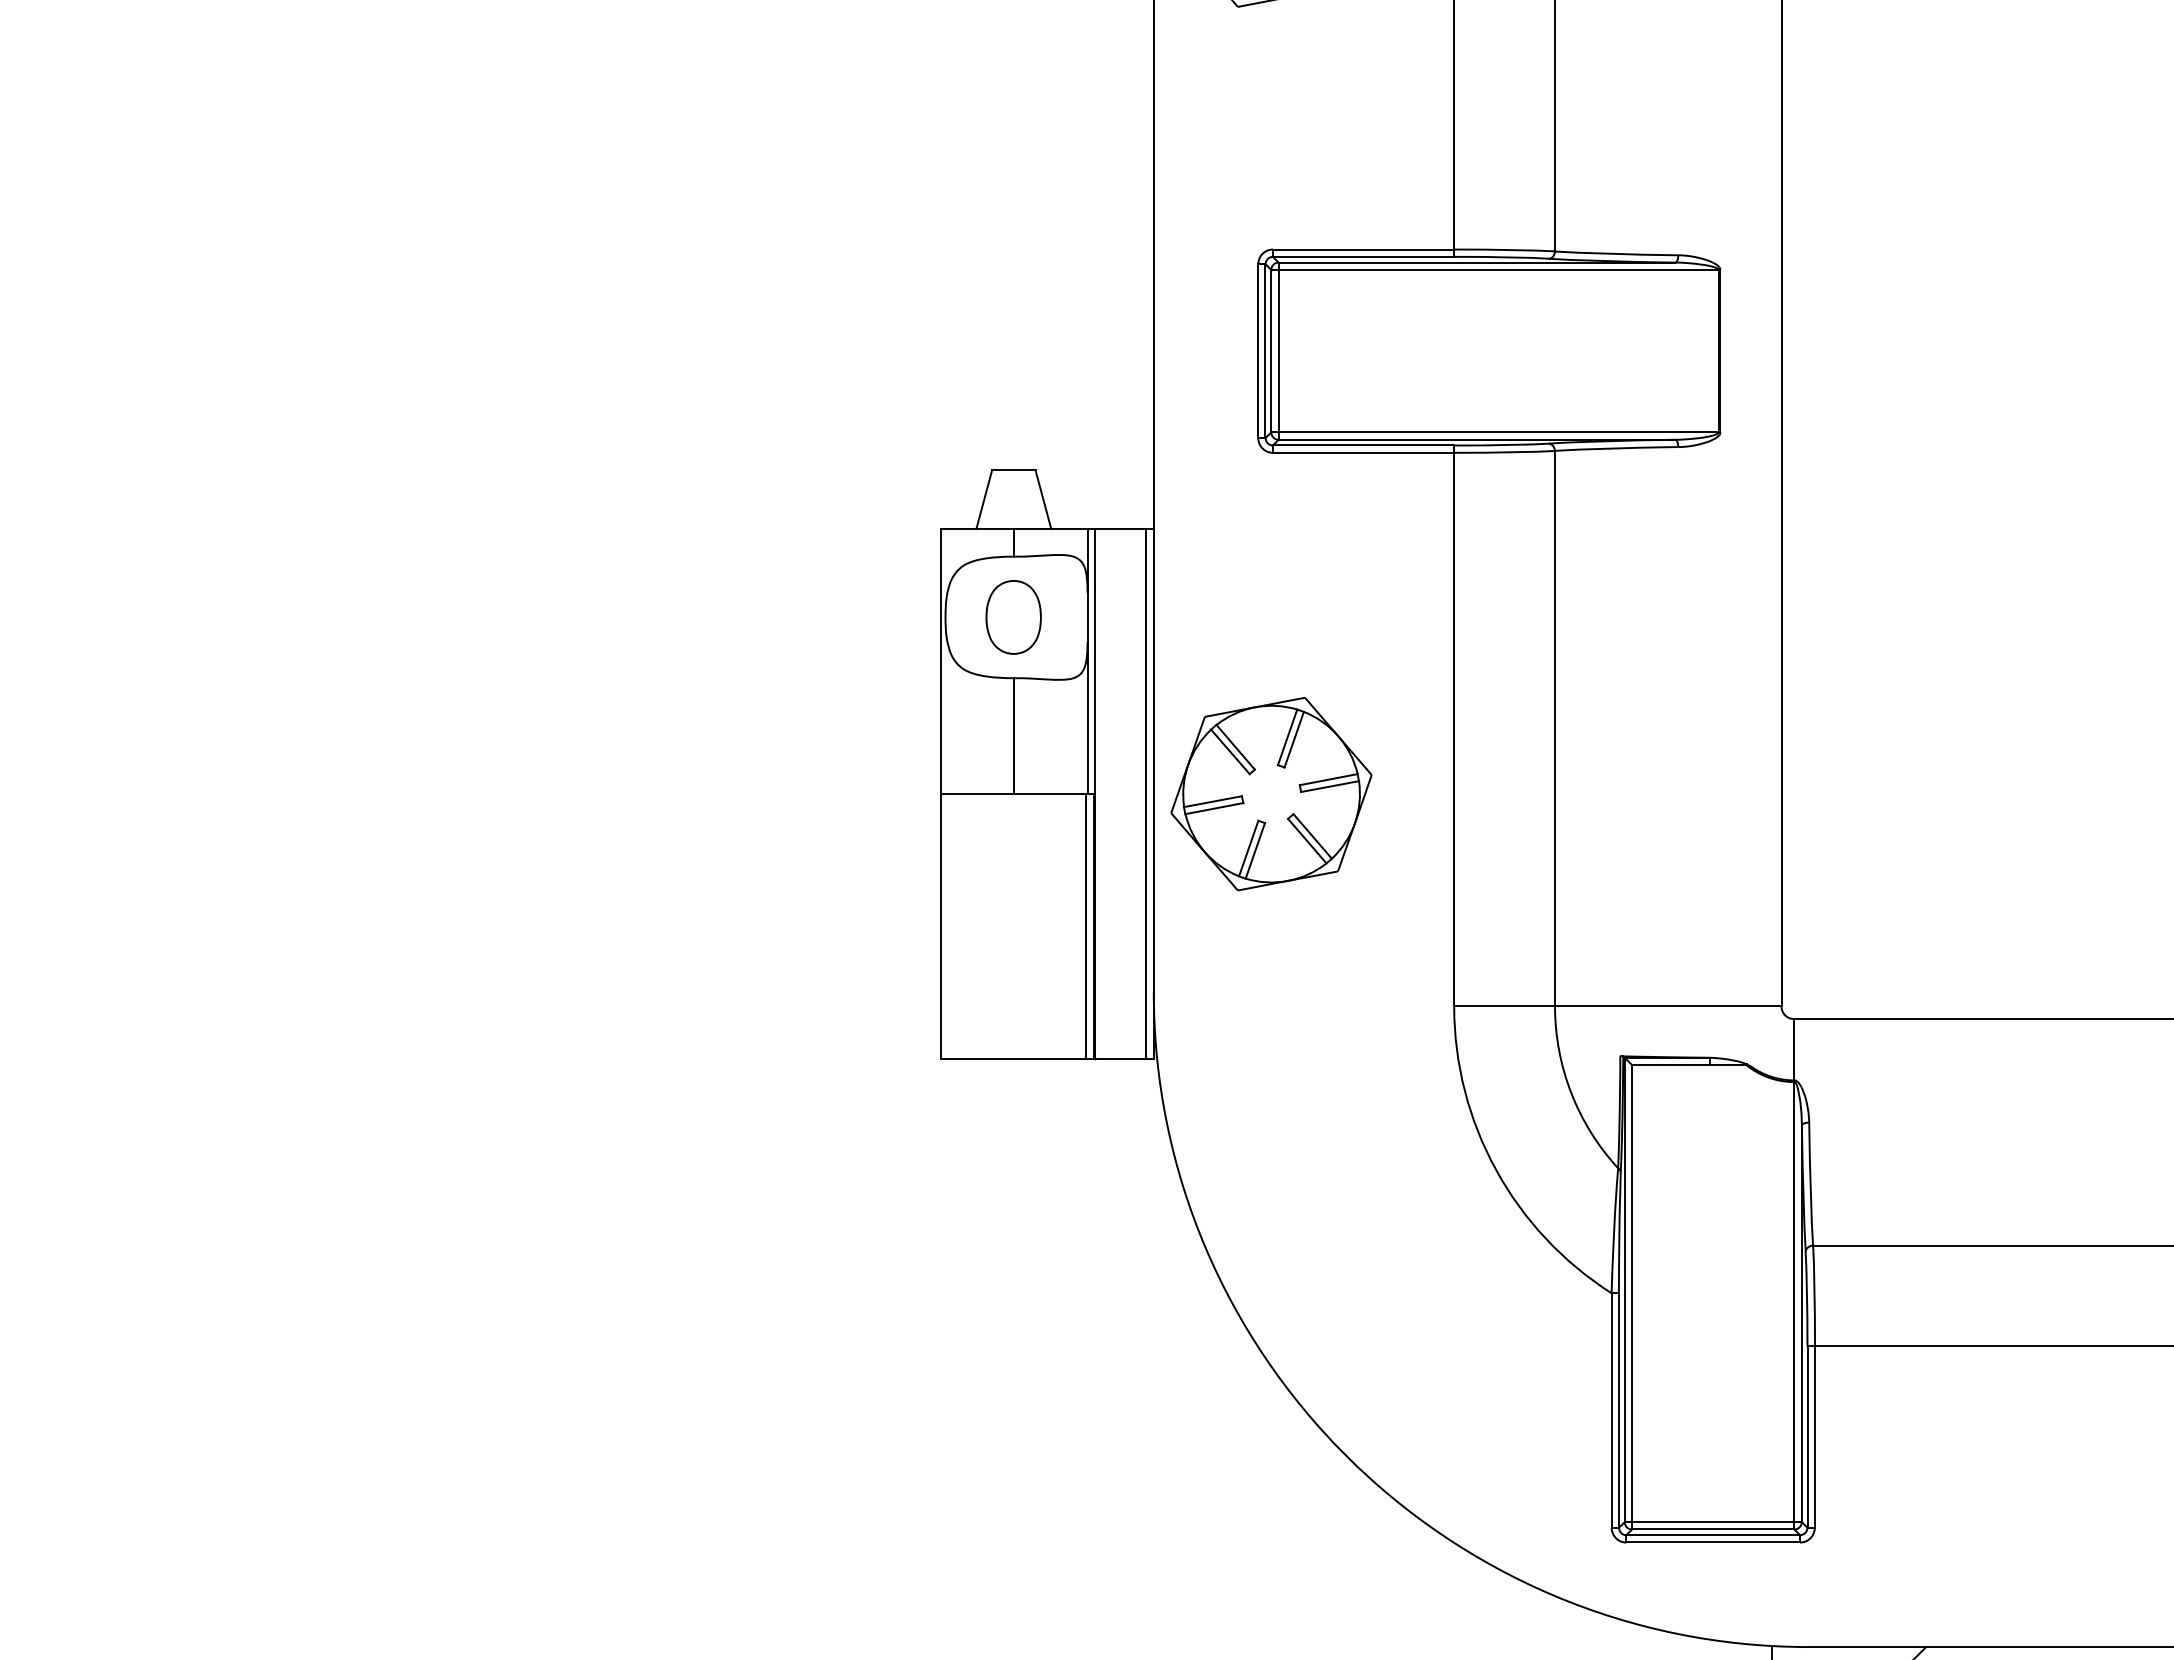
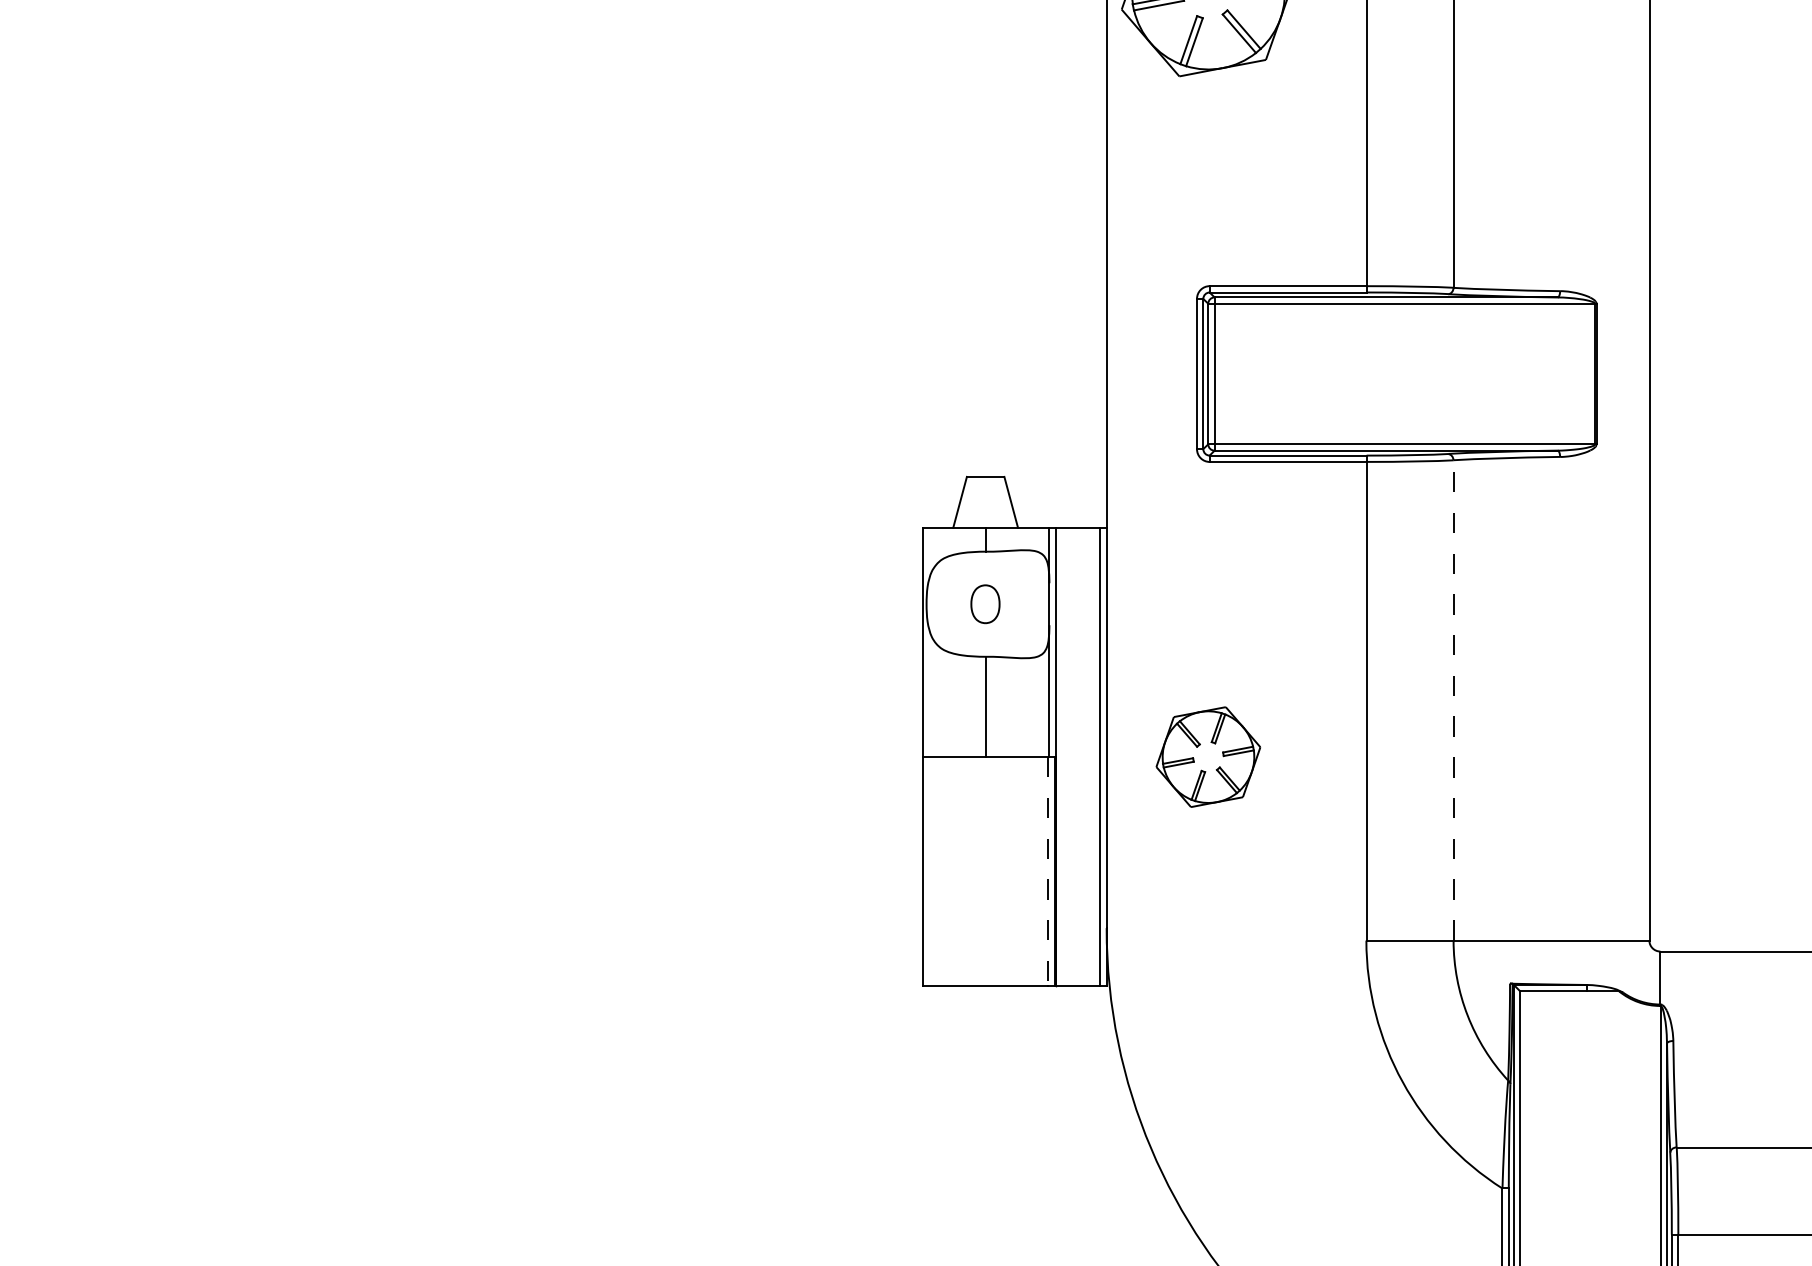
part: (1013, 617) -> (985, 604), size x0.6
line: (1555, 728) -> (1453, 700), solid -> dashed
part: (1271, 794) -> (1208, 757), size x0.6
line: (1086, 926) -> (1048, 871), solid -> dashed

